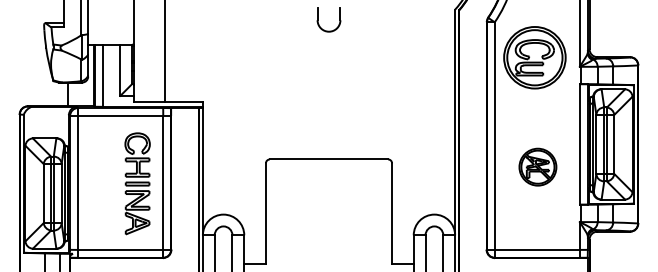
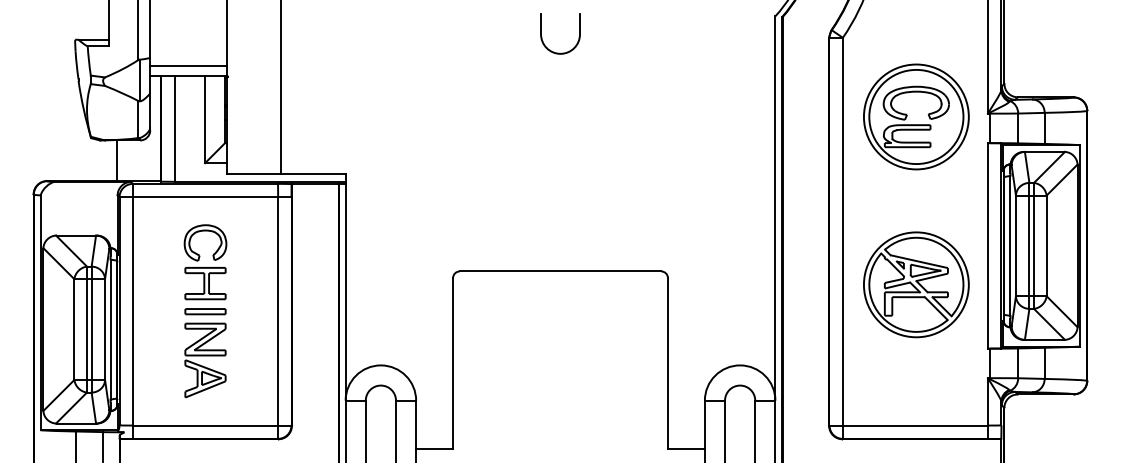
line: (110, 38) -> (188, 65), added
part: (534, 57) -> (915, 116), moved
part: (537, 166) -> (915, 283), size x1.67
part: (137, 183) -> (205, 310), moved

